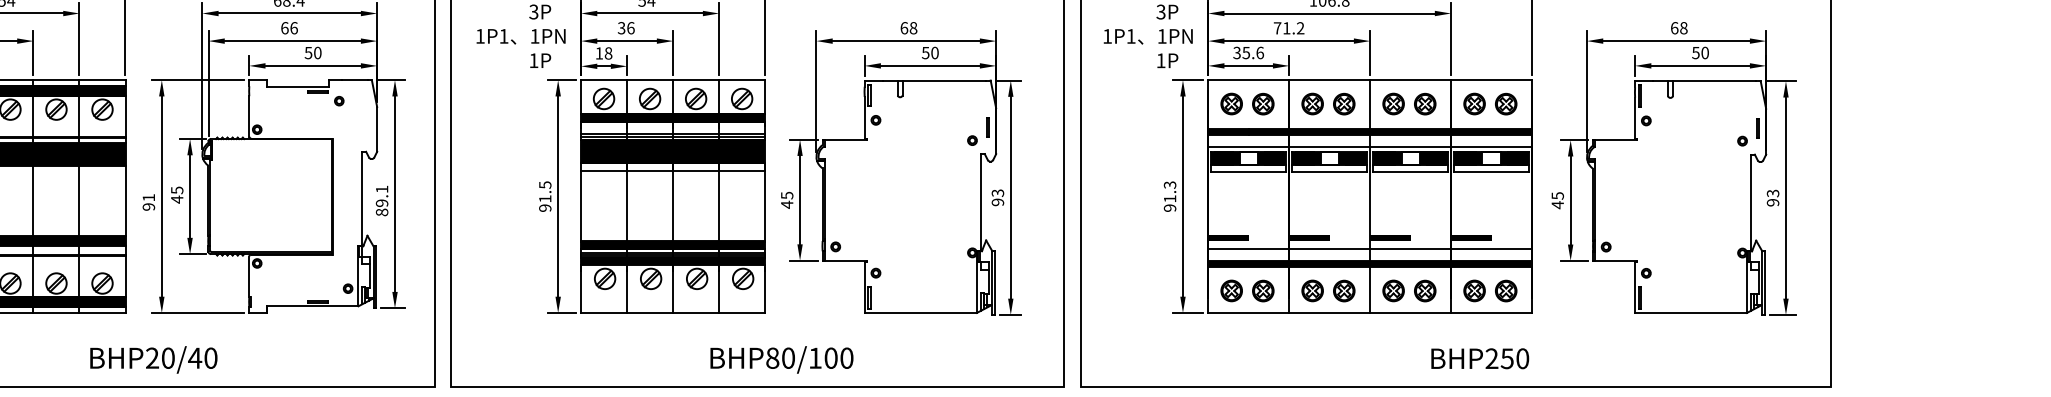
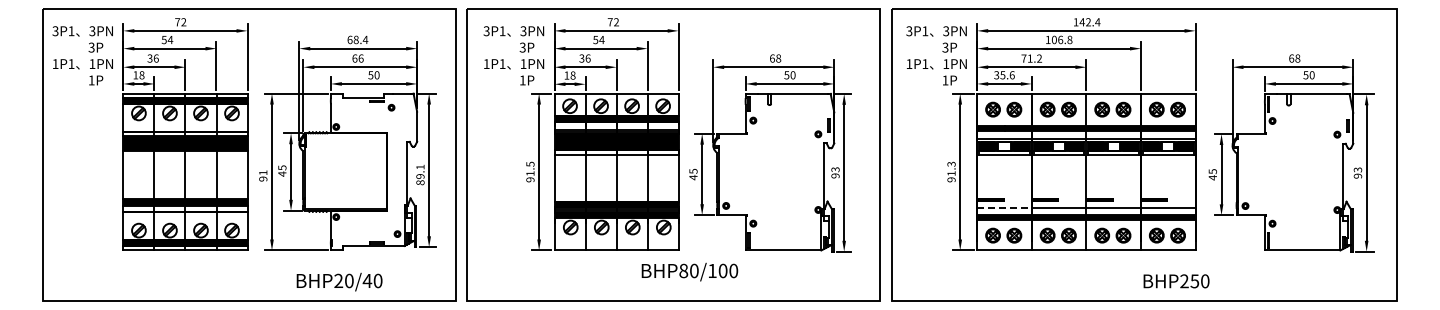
line: (1250, 249) -> (1005, 207), solid -> dashed
text: (153, 358) -> (339, 281), moved
text: (781, 358) -> (689, 271), moved
text: (1480, 358) -> (1176, 281), moved

